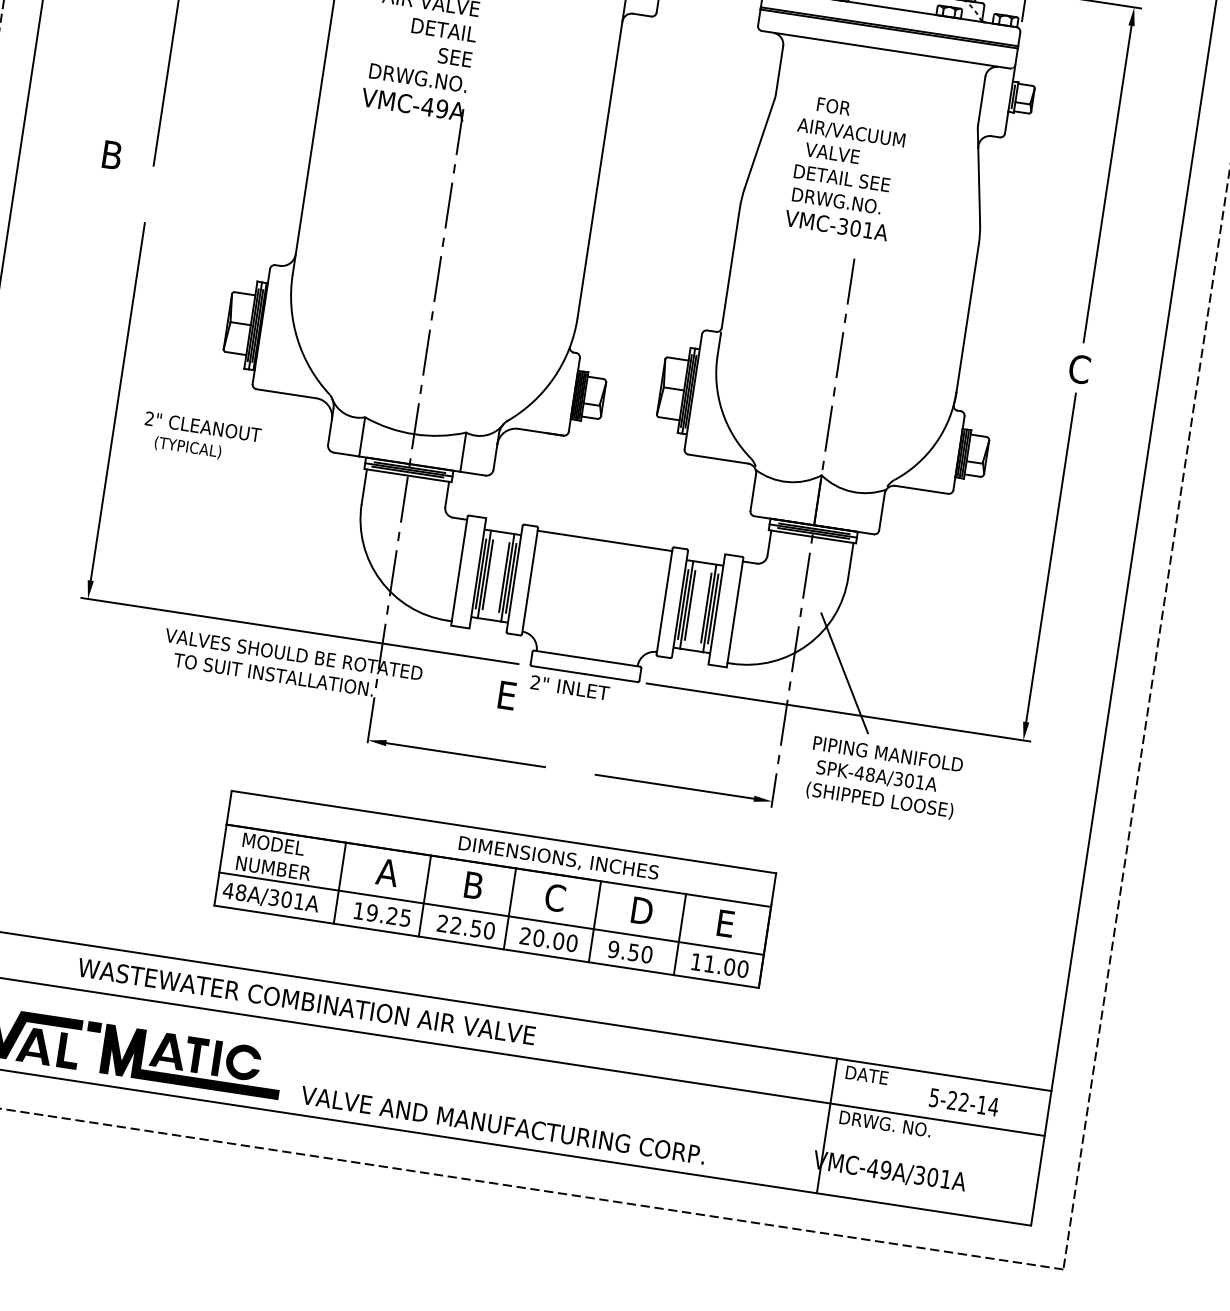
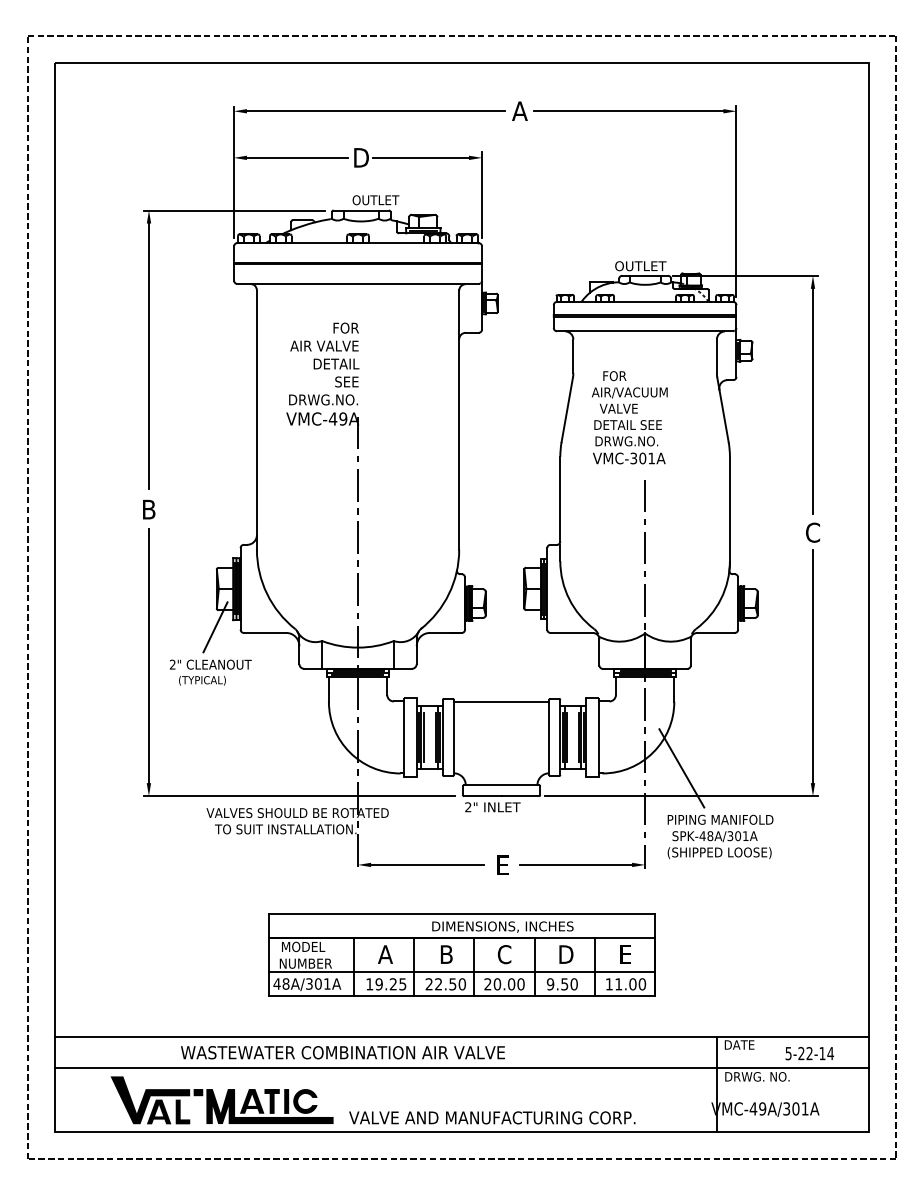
text: (112, 155) -> (149, 509), moved
line: (217, 375) -> (215, 627), added
text: (506, 694) -> (502, 864), moved

